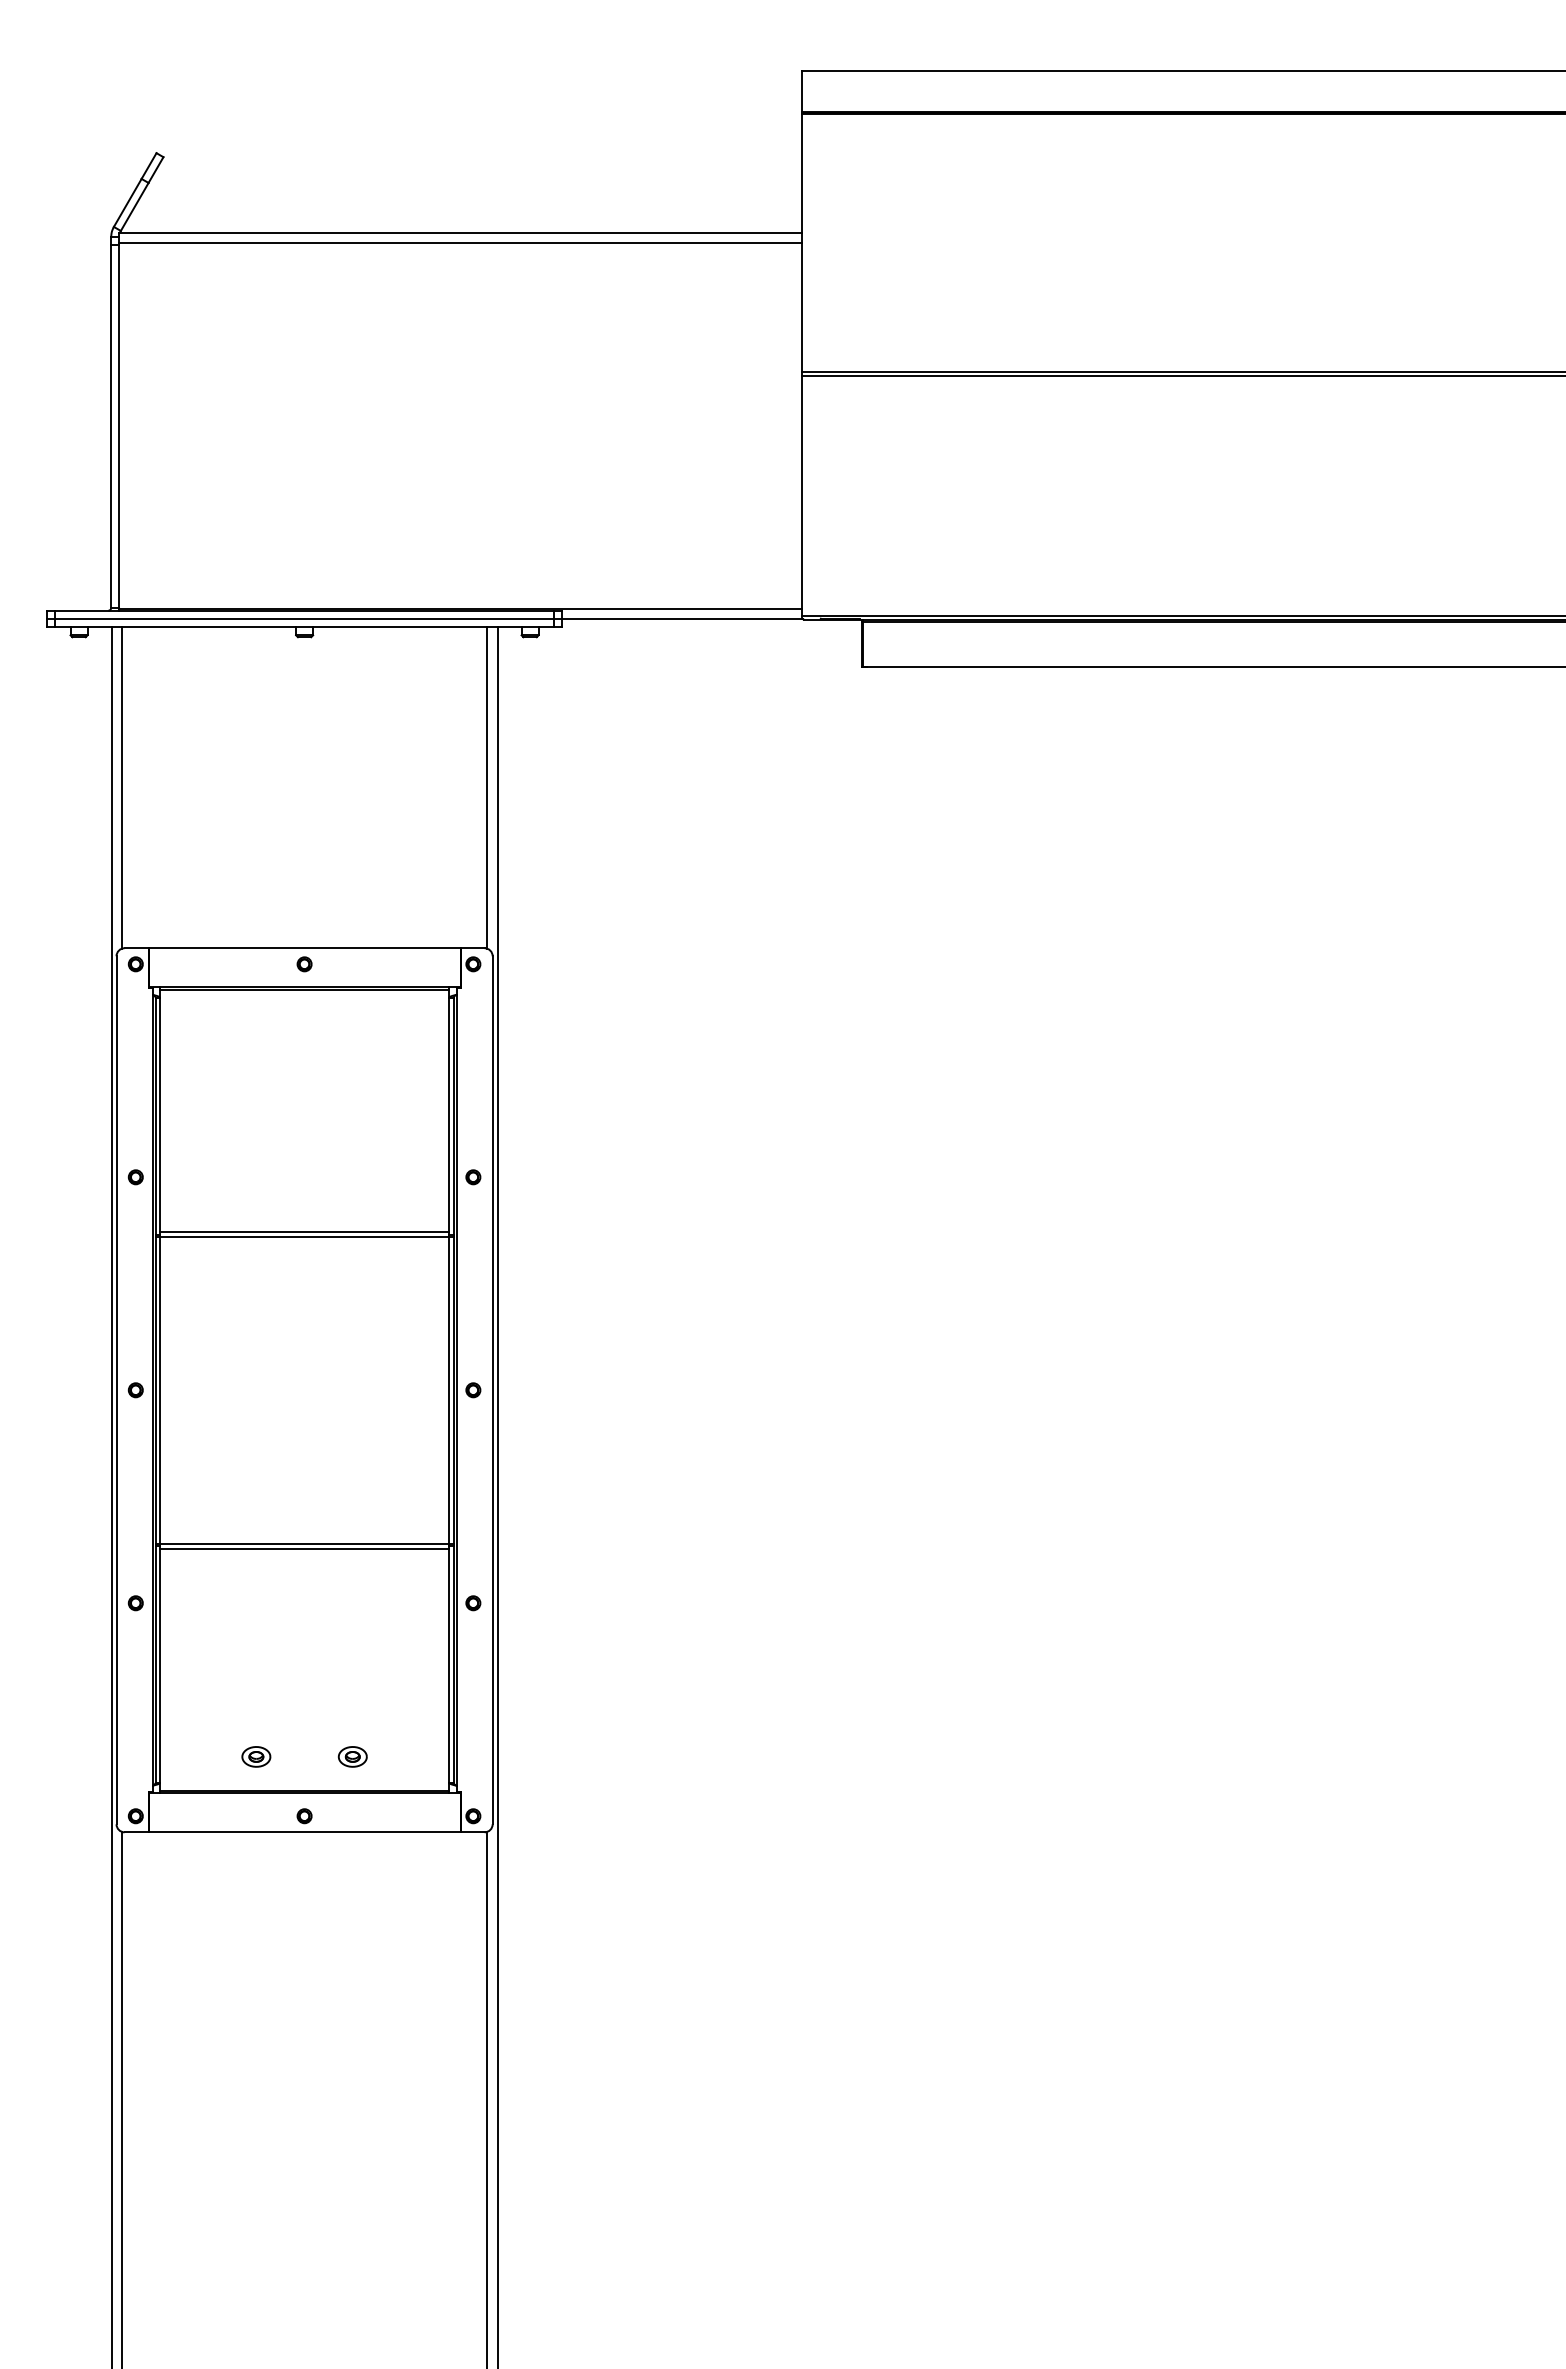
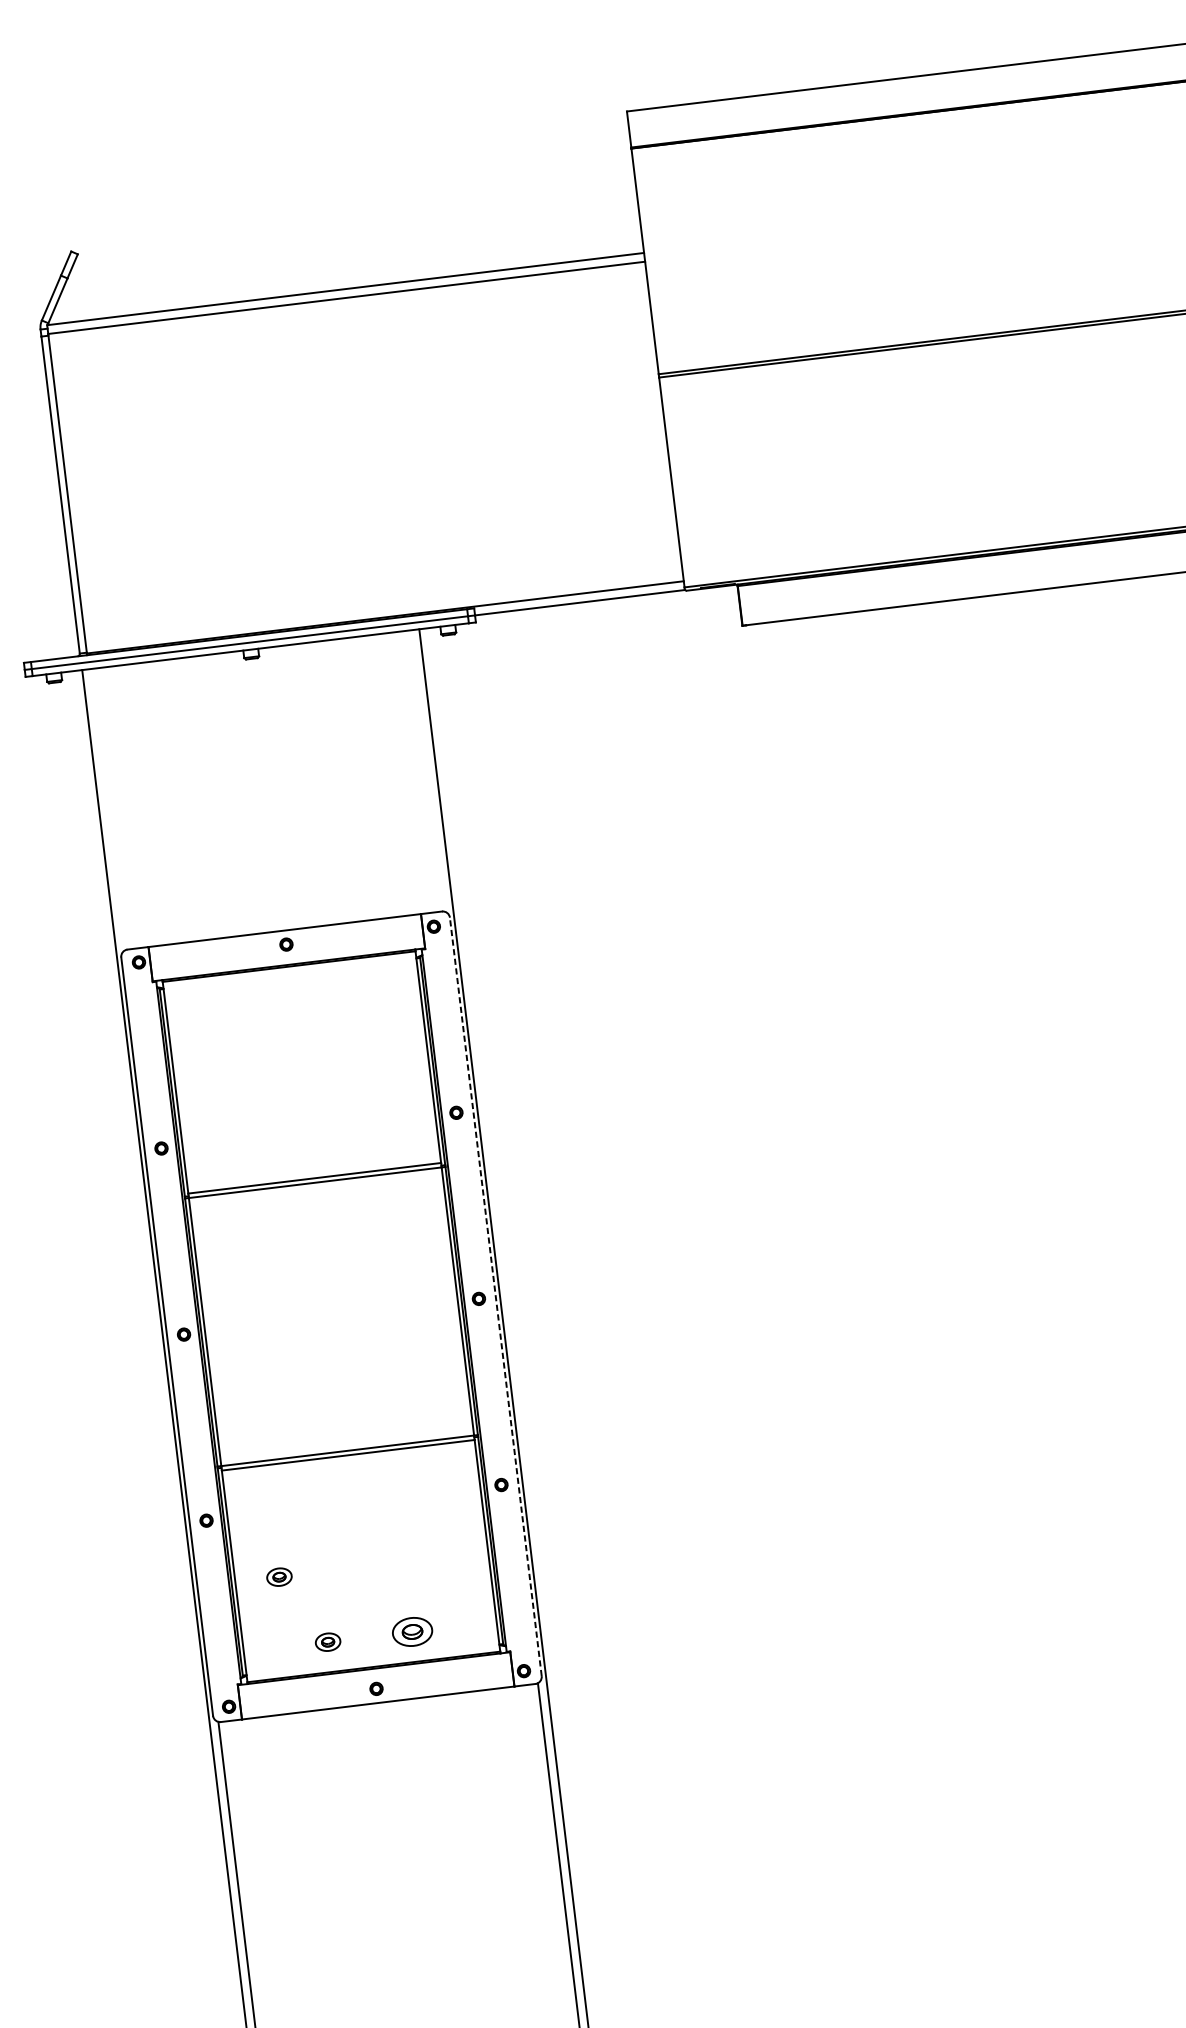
line: (121, 787) -> (107, 809), removed
line: (487, 787) -> (427, 770), removed
line: (492, 1389) -> (495, 1296), solid -> dashed
part: (210, 1676) -> (279, 1576), added
part: (352, 1756) -> (412, 1631), size x1.6

